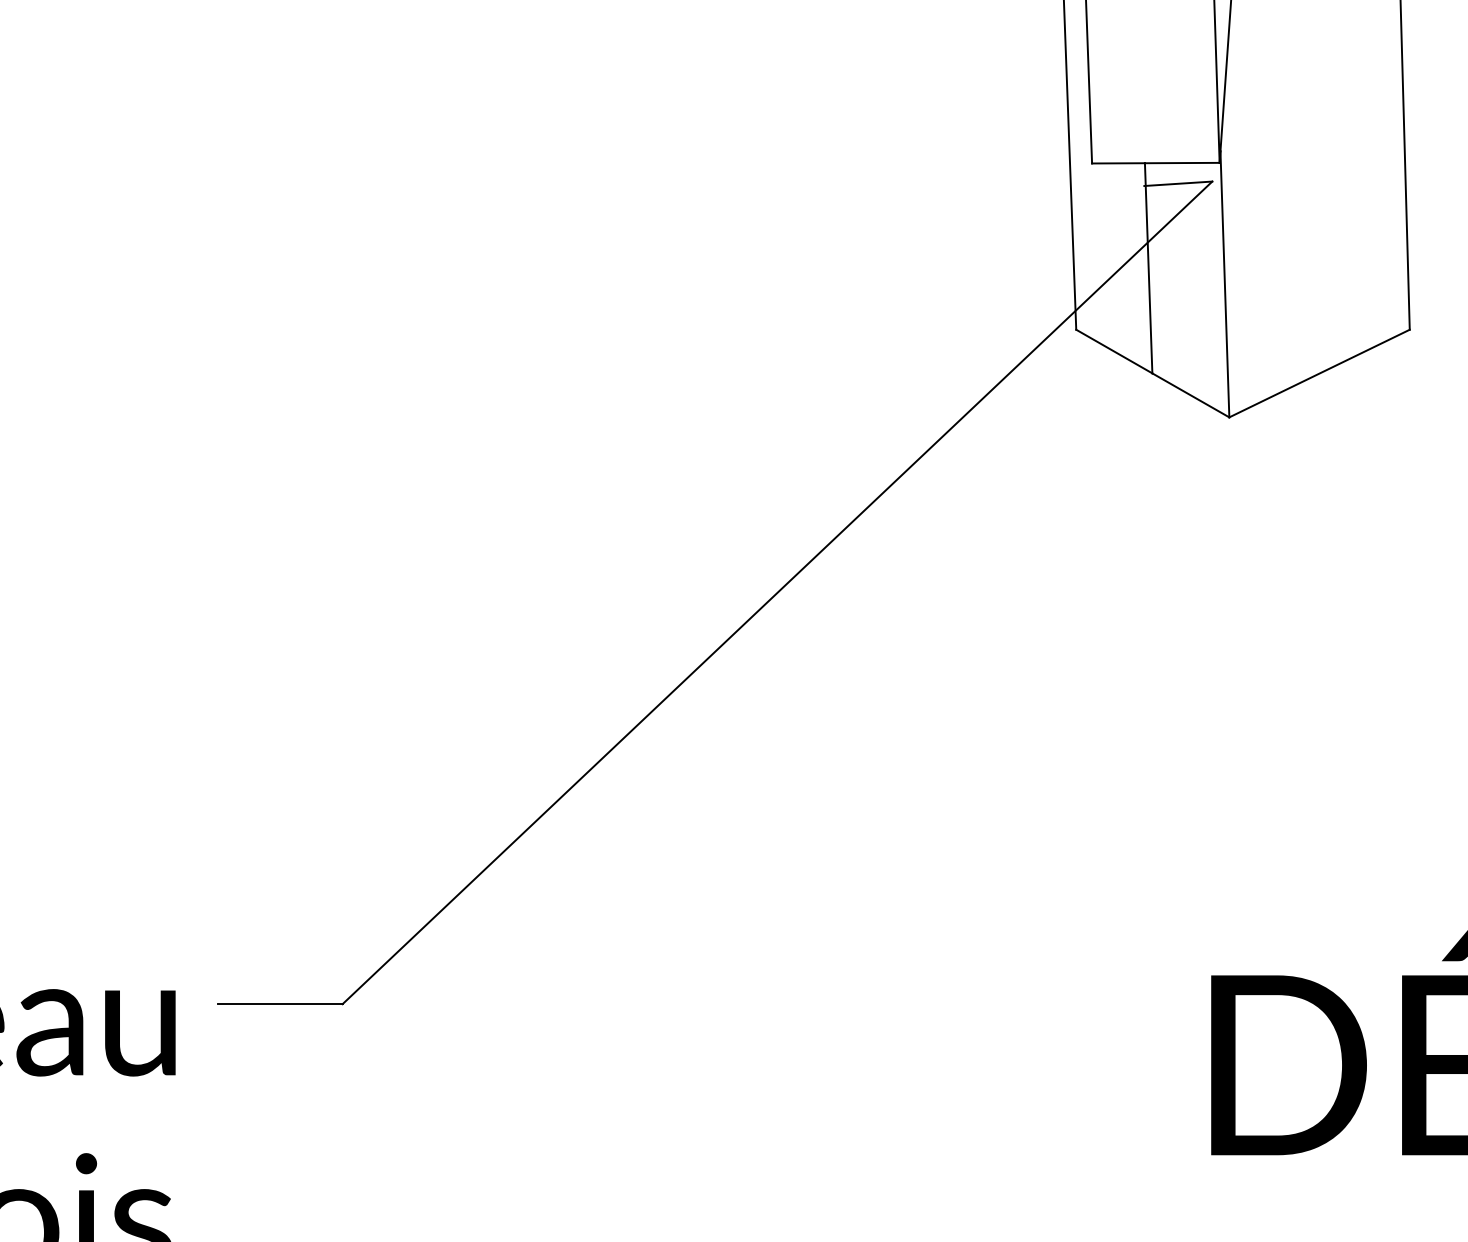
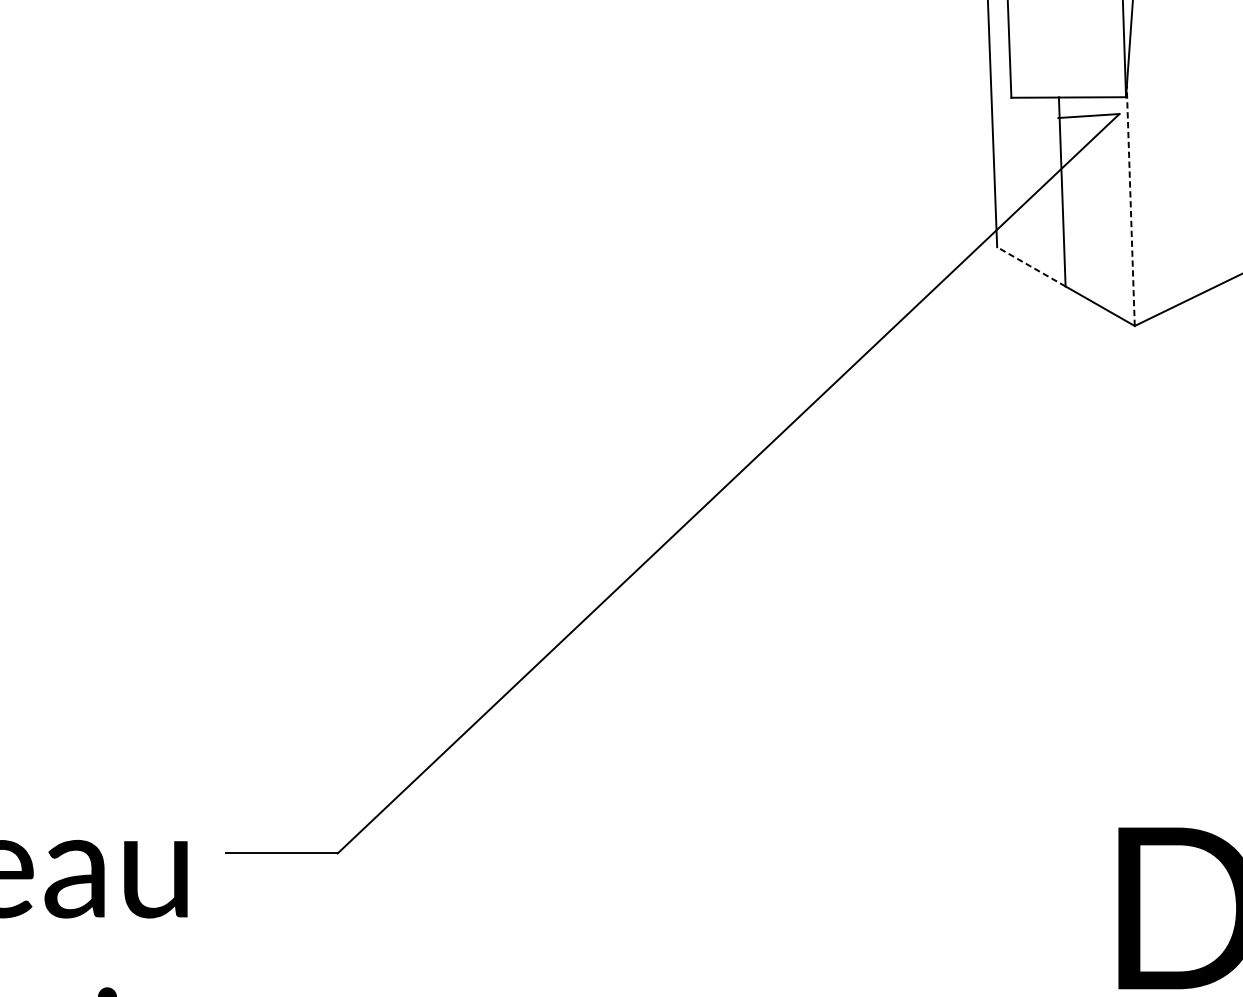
line: (1224, 283) -> (1130, 205), solid -> dashed
line: (1114, 351) -> (1031, 266), solid -> dashed

